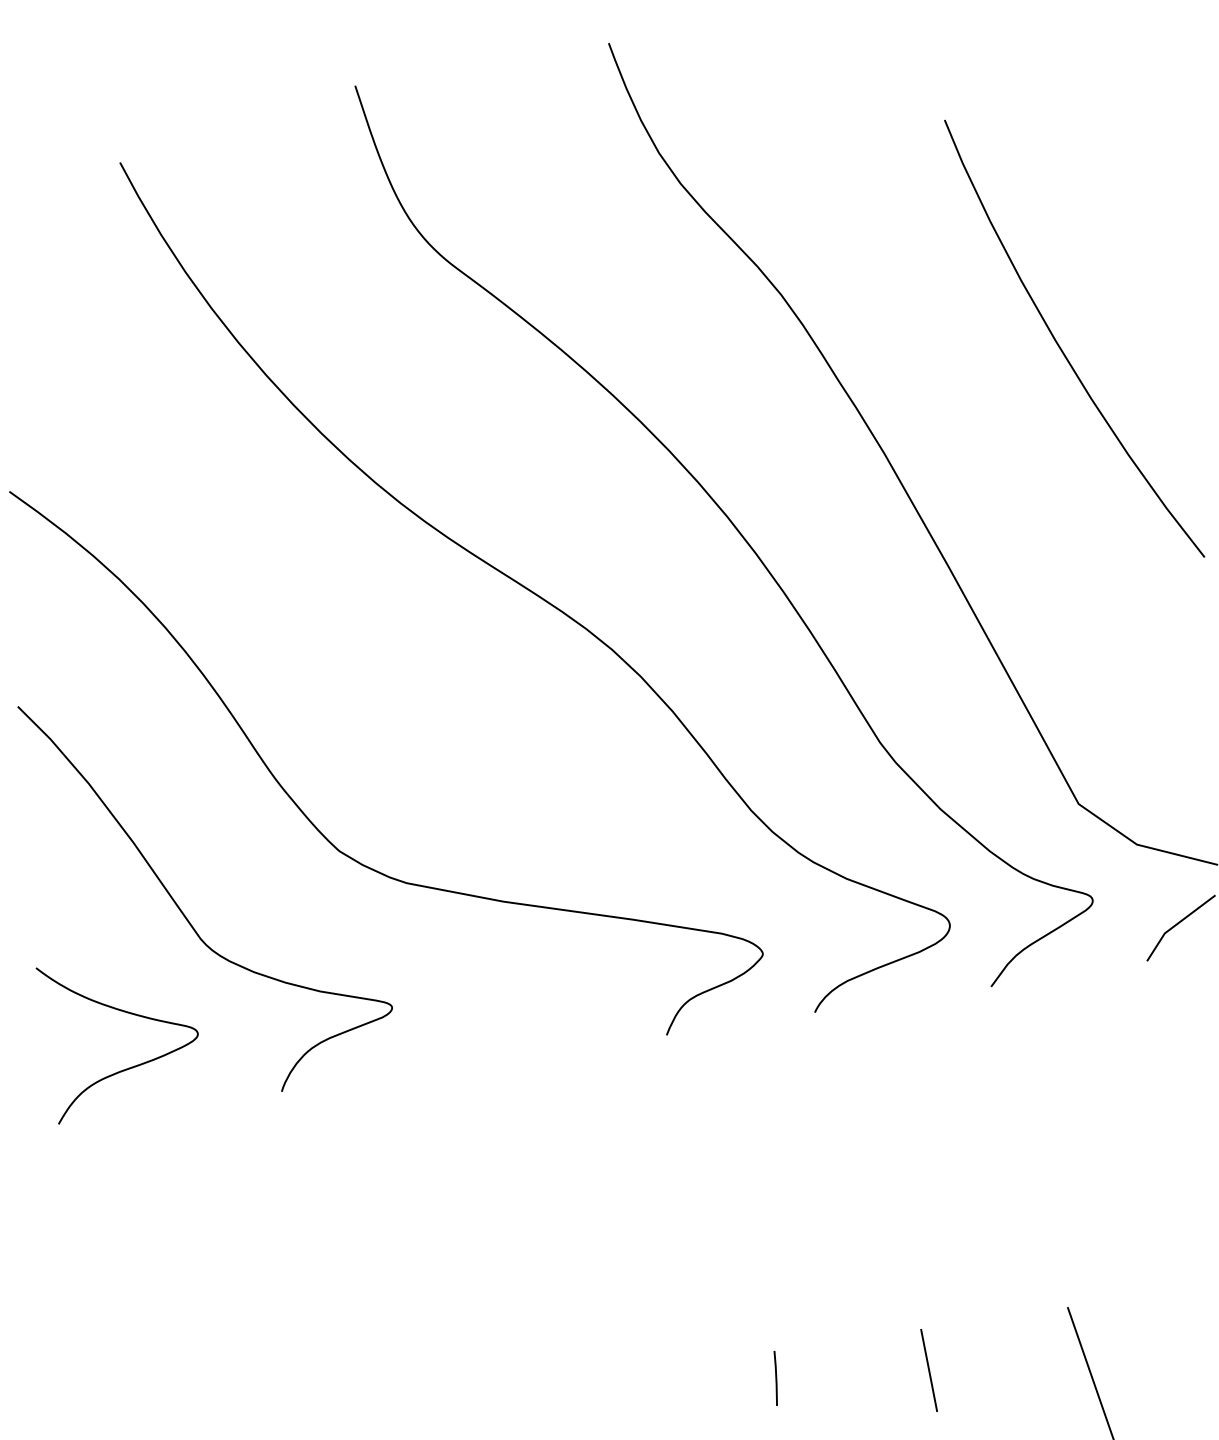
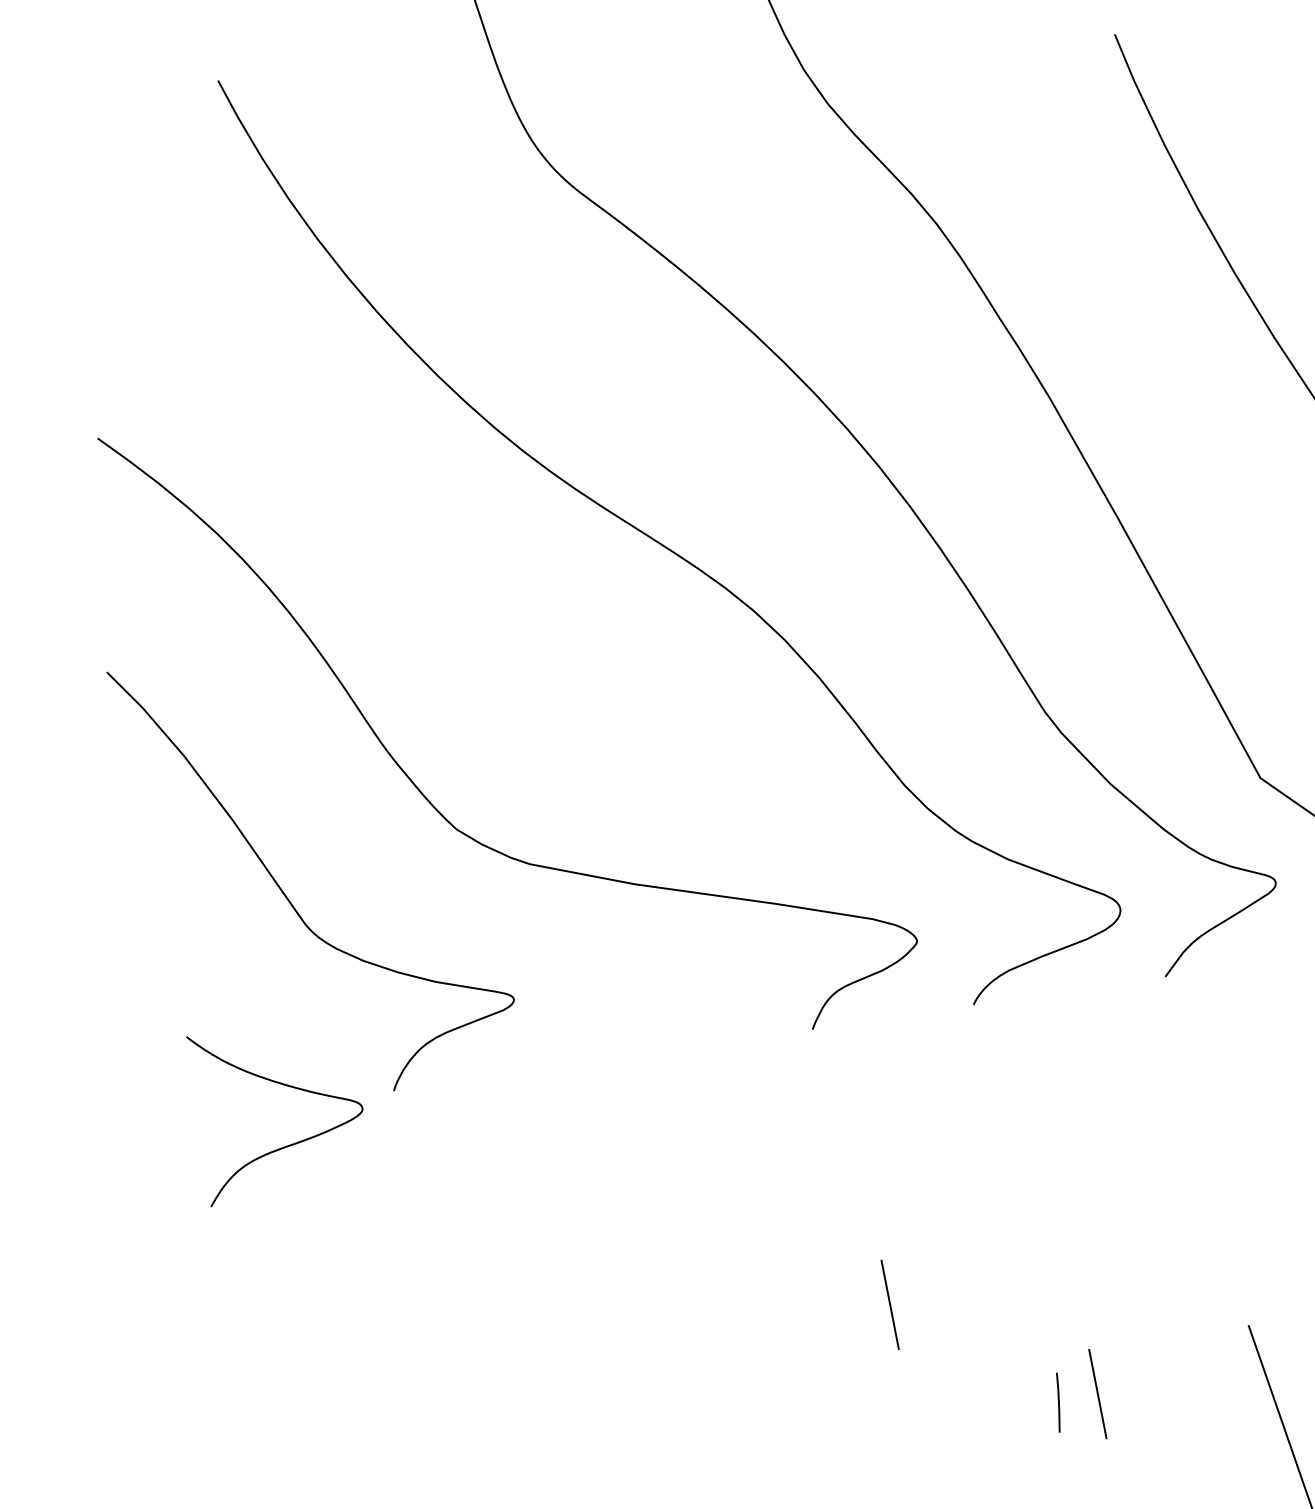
curve: (123, 1069) -> (281, 1147), moved
line: (737, 1288) -> (889, 1304), added
line: (775, 1378) -> (1058, 1402), moved

